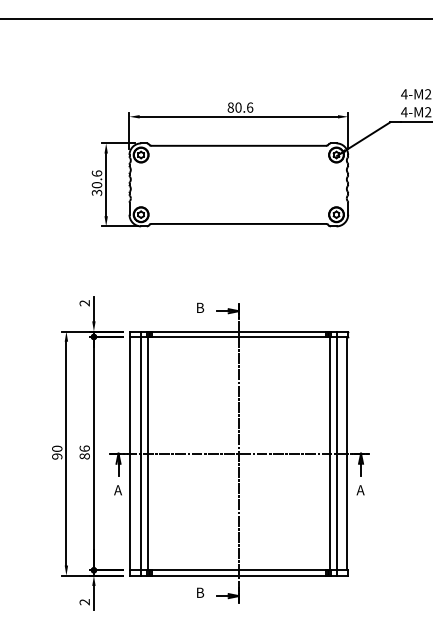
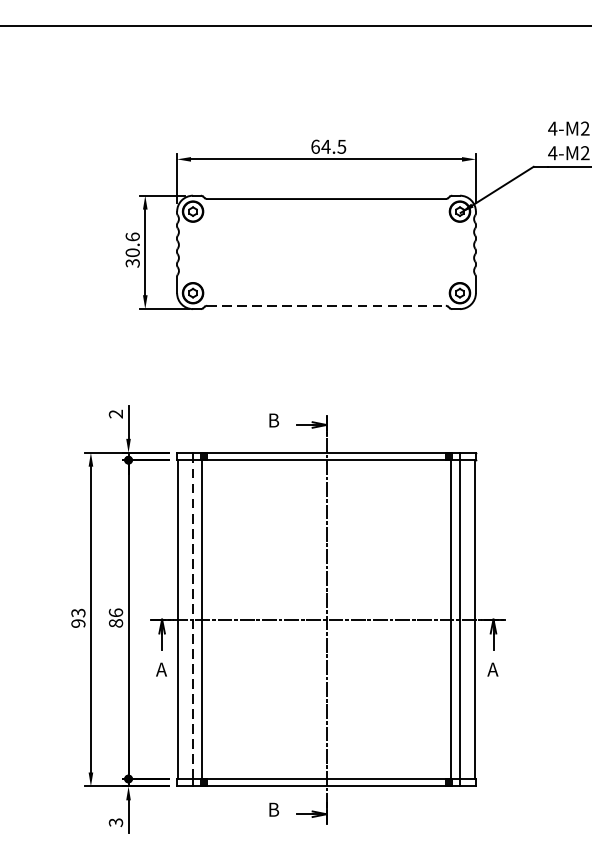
text: (240, 107) -> (328, 146), 80.6 -> 64.5
line: (239, 223) -> (327, 305), solid -> dashed
text: (57, 448) -> (78, 612), 90 -> 93
line: (141, 453) -> (193, 619), solid -> dashed
text: (84, 602) -> (115, 822), 2 -> 3

